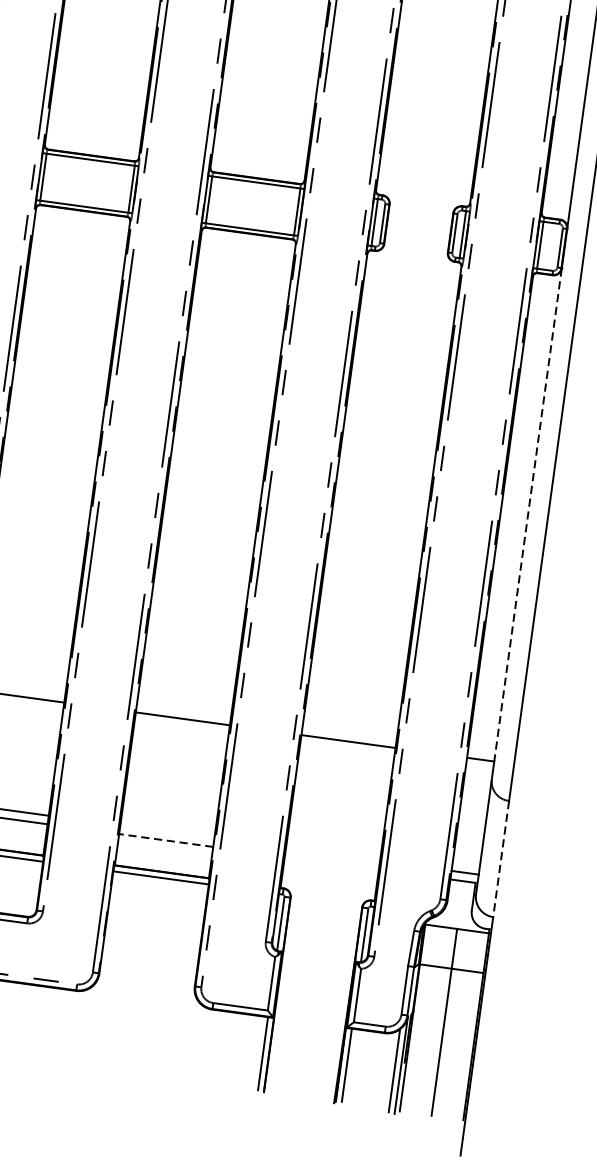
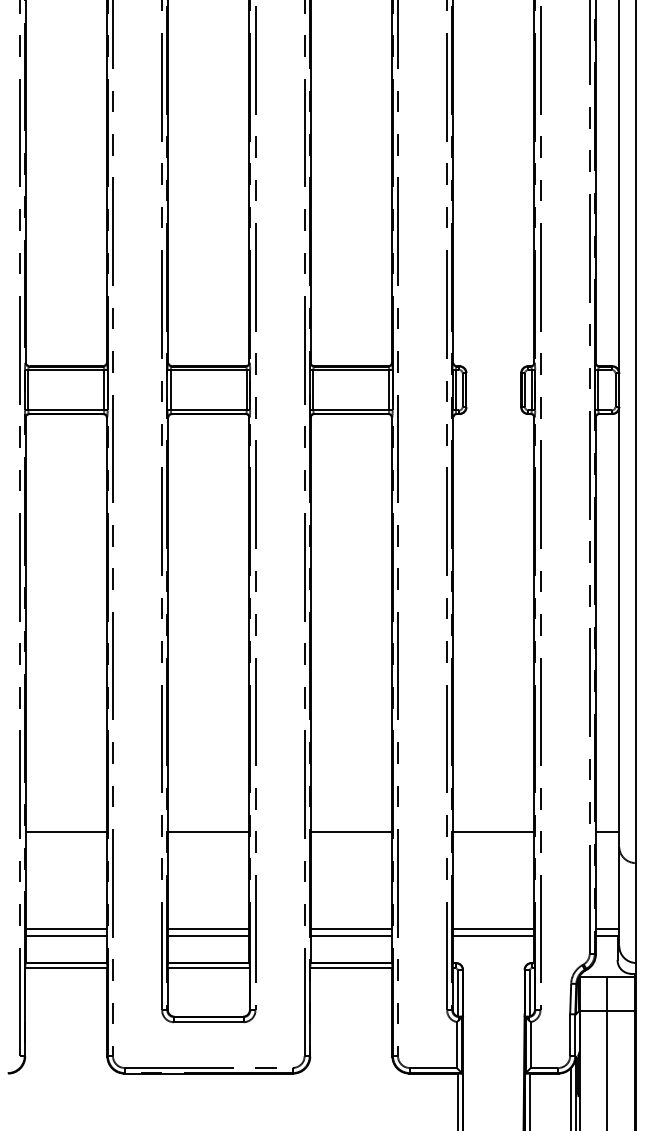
line: (528, 515) -> (619, 619), dashed -> solid
line: (166, 831) -> (350, 928), added
line: (165, 840) -> (350, 936), dashed -> solid
line: (332, 854) -> (493, 928), added
line: (501, 859) -> (636, 913), dashed -> solid
line: (331, 863) -> (493, 936), added

